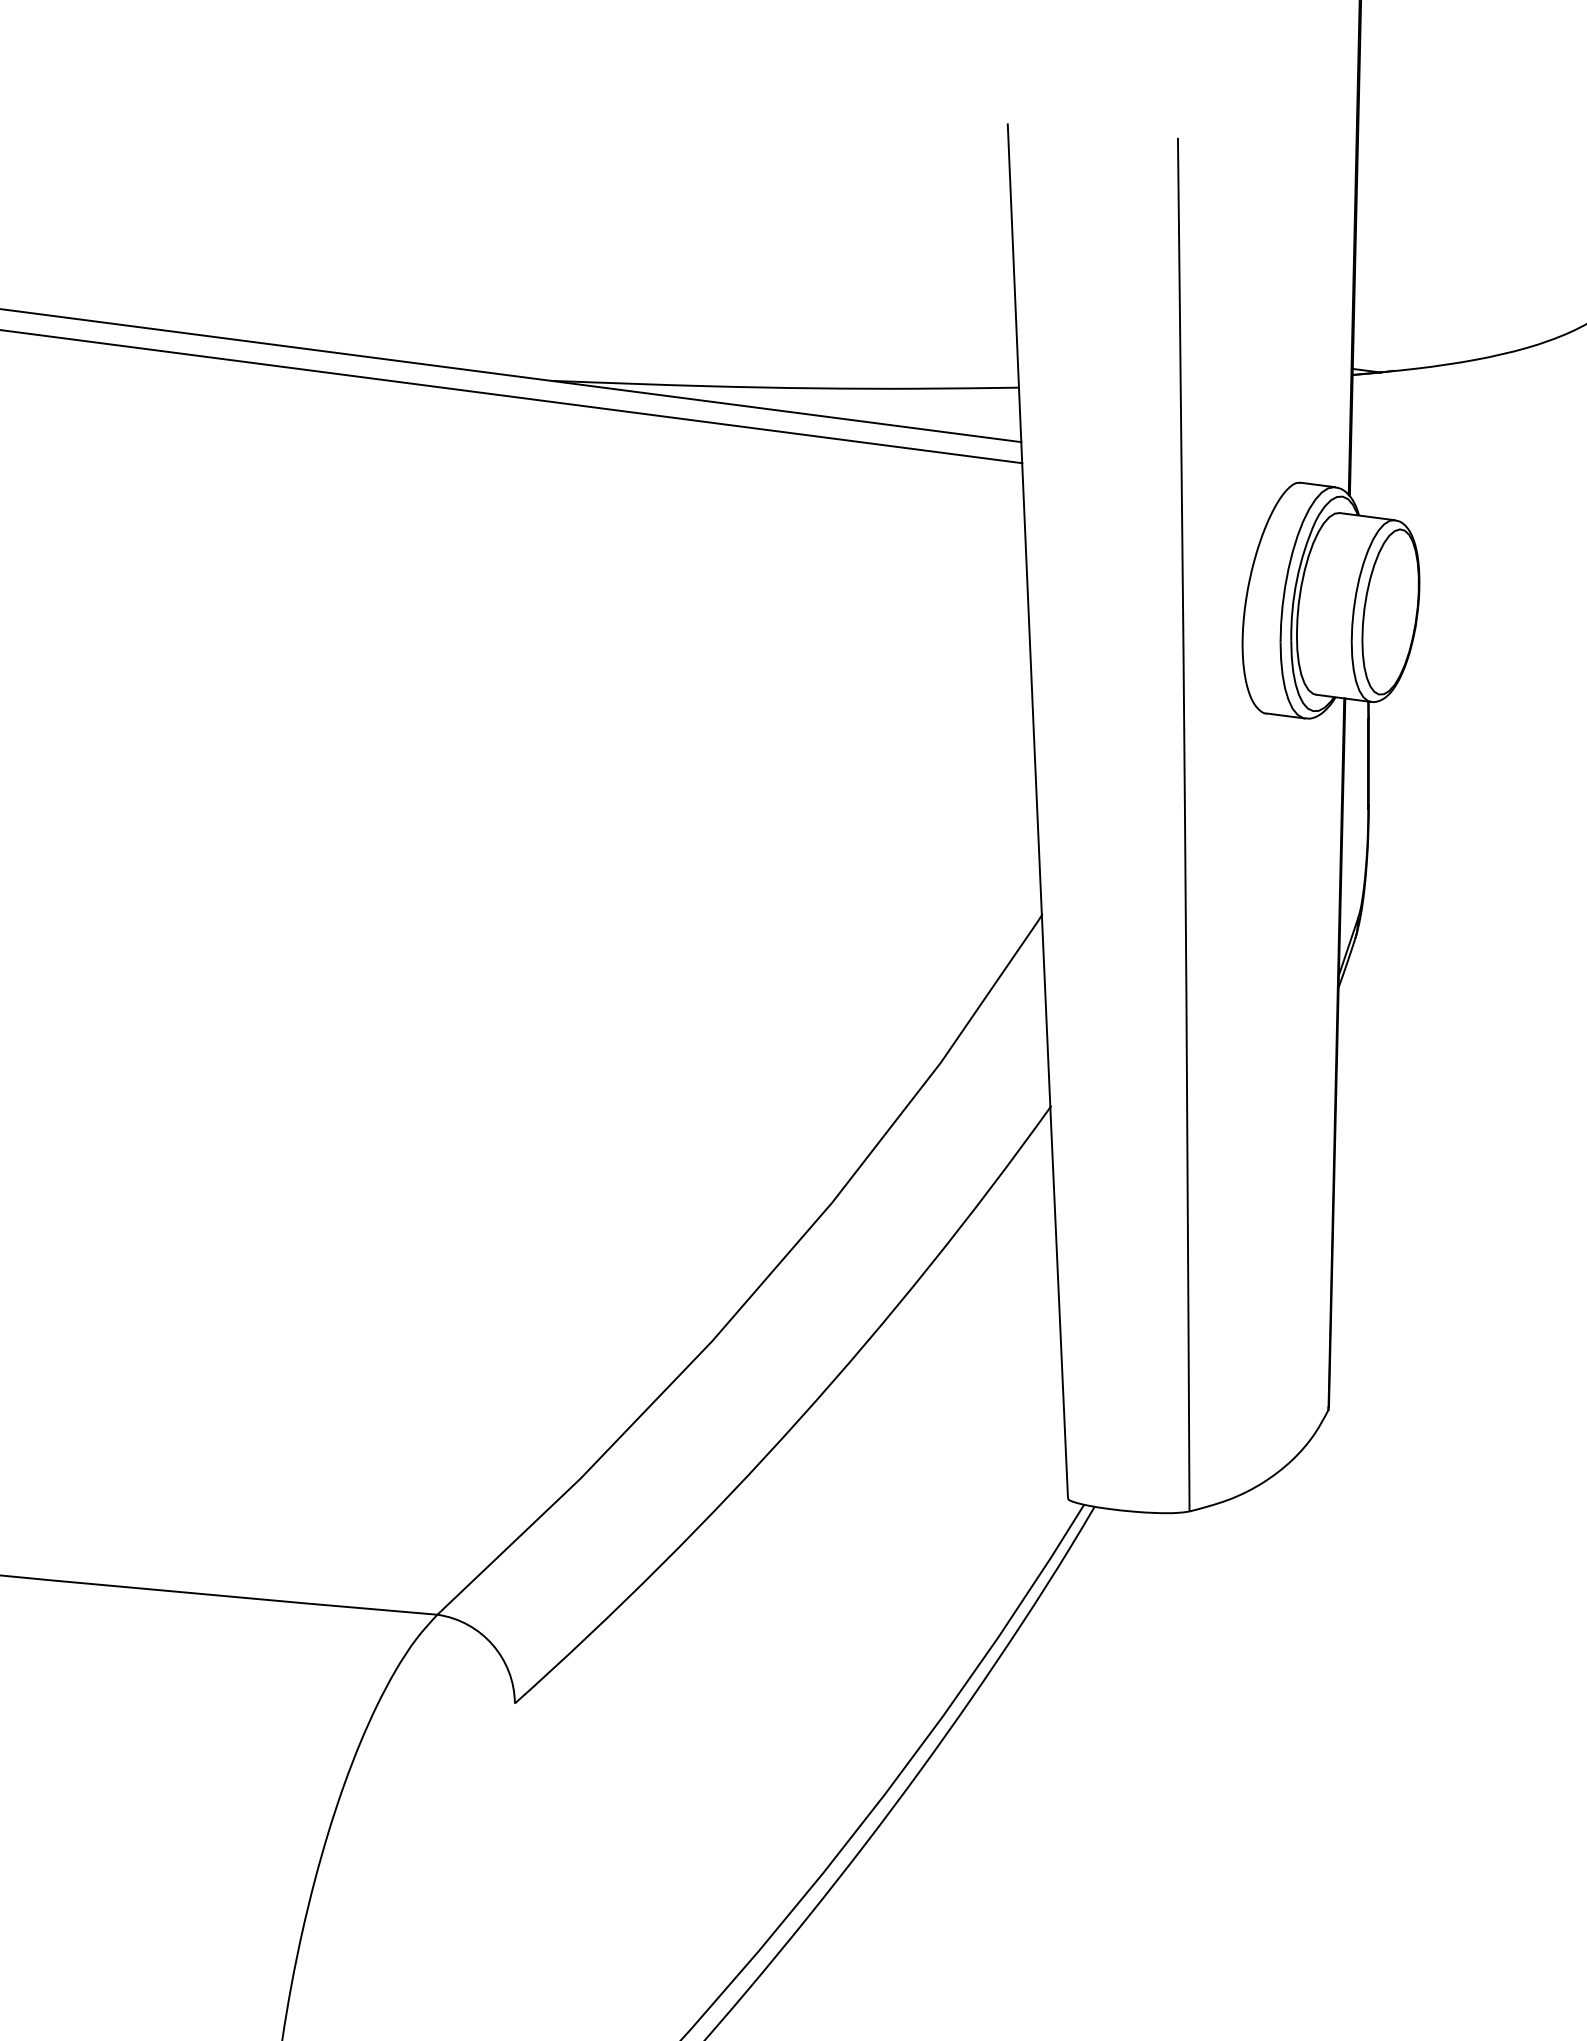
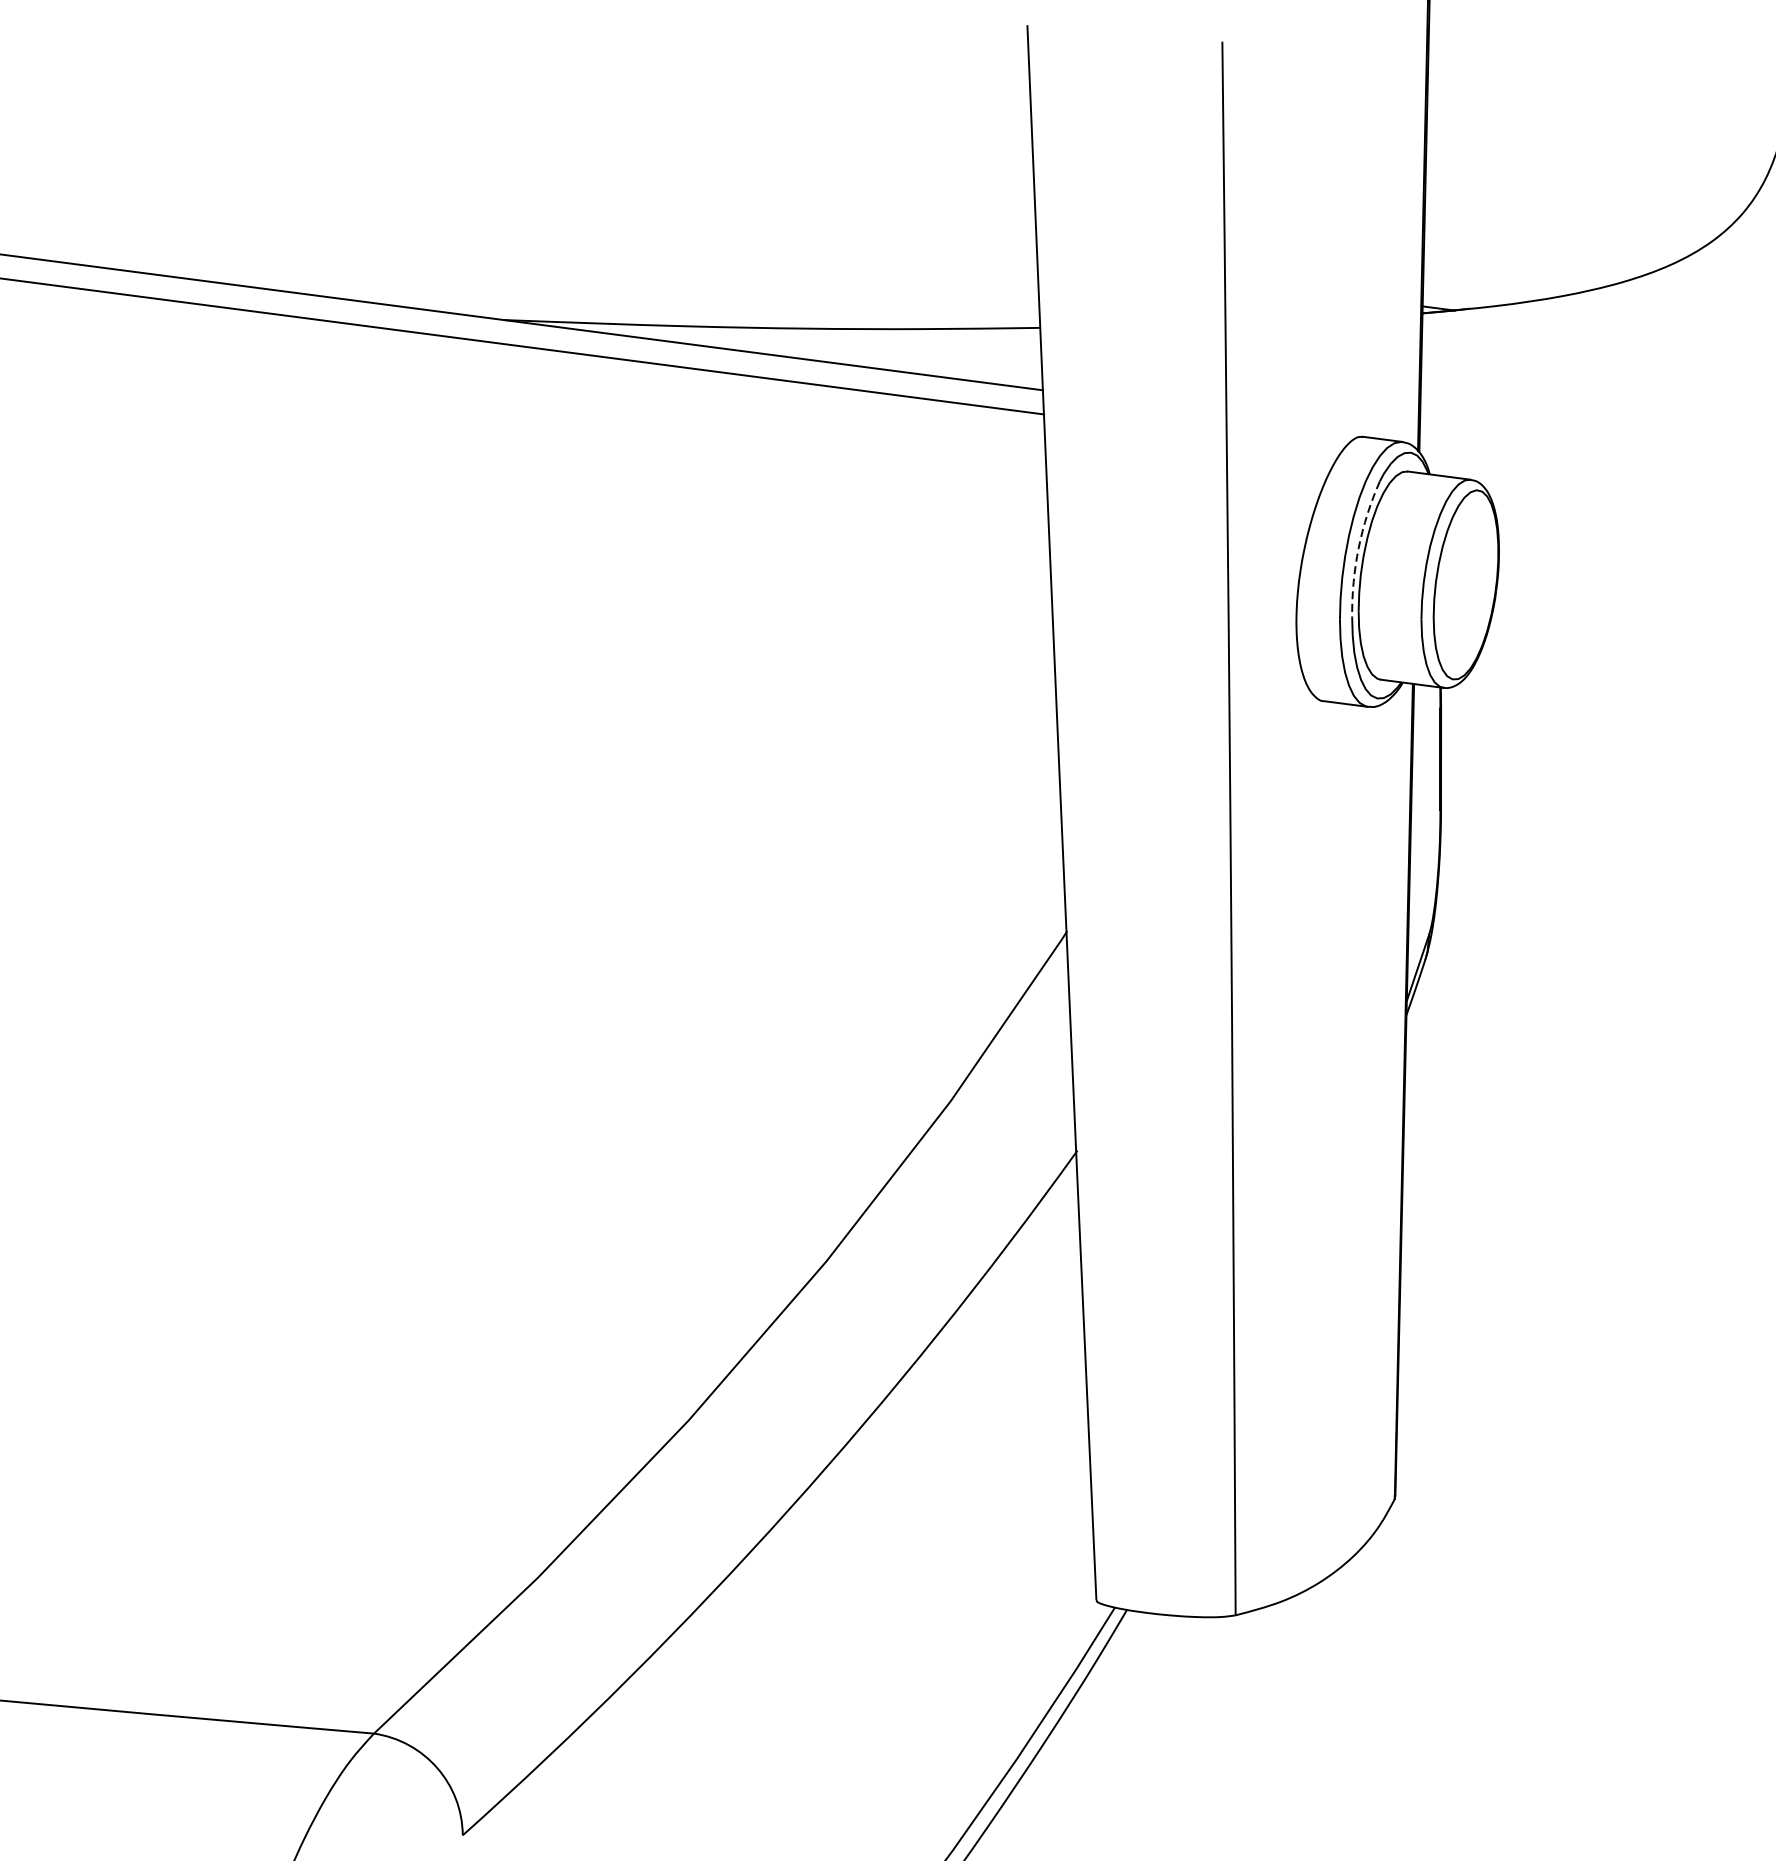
arc: (1296, 579) -> (1358, 547), solid -> dashed

